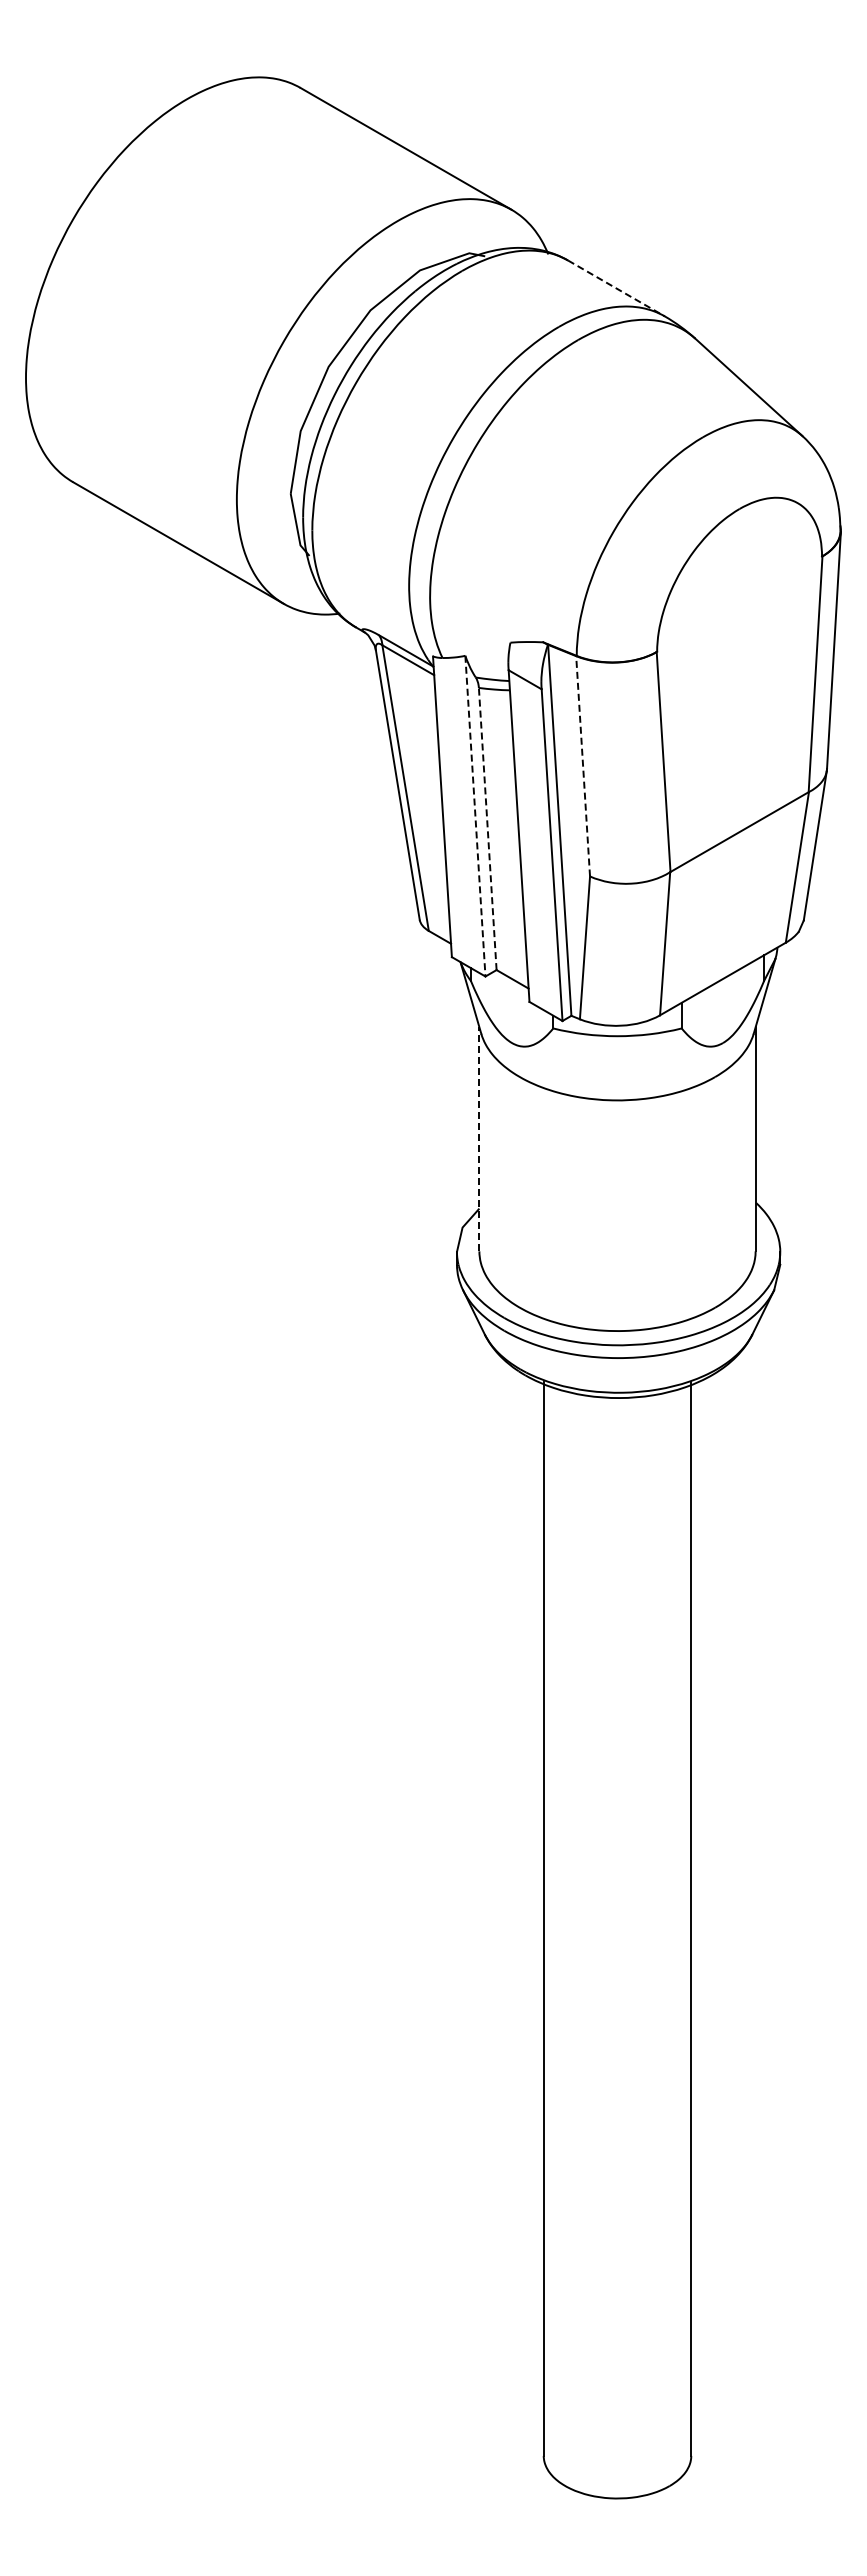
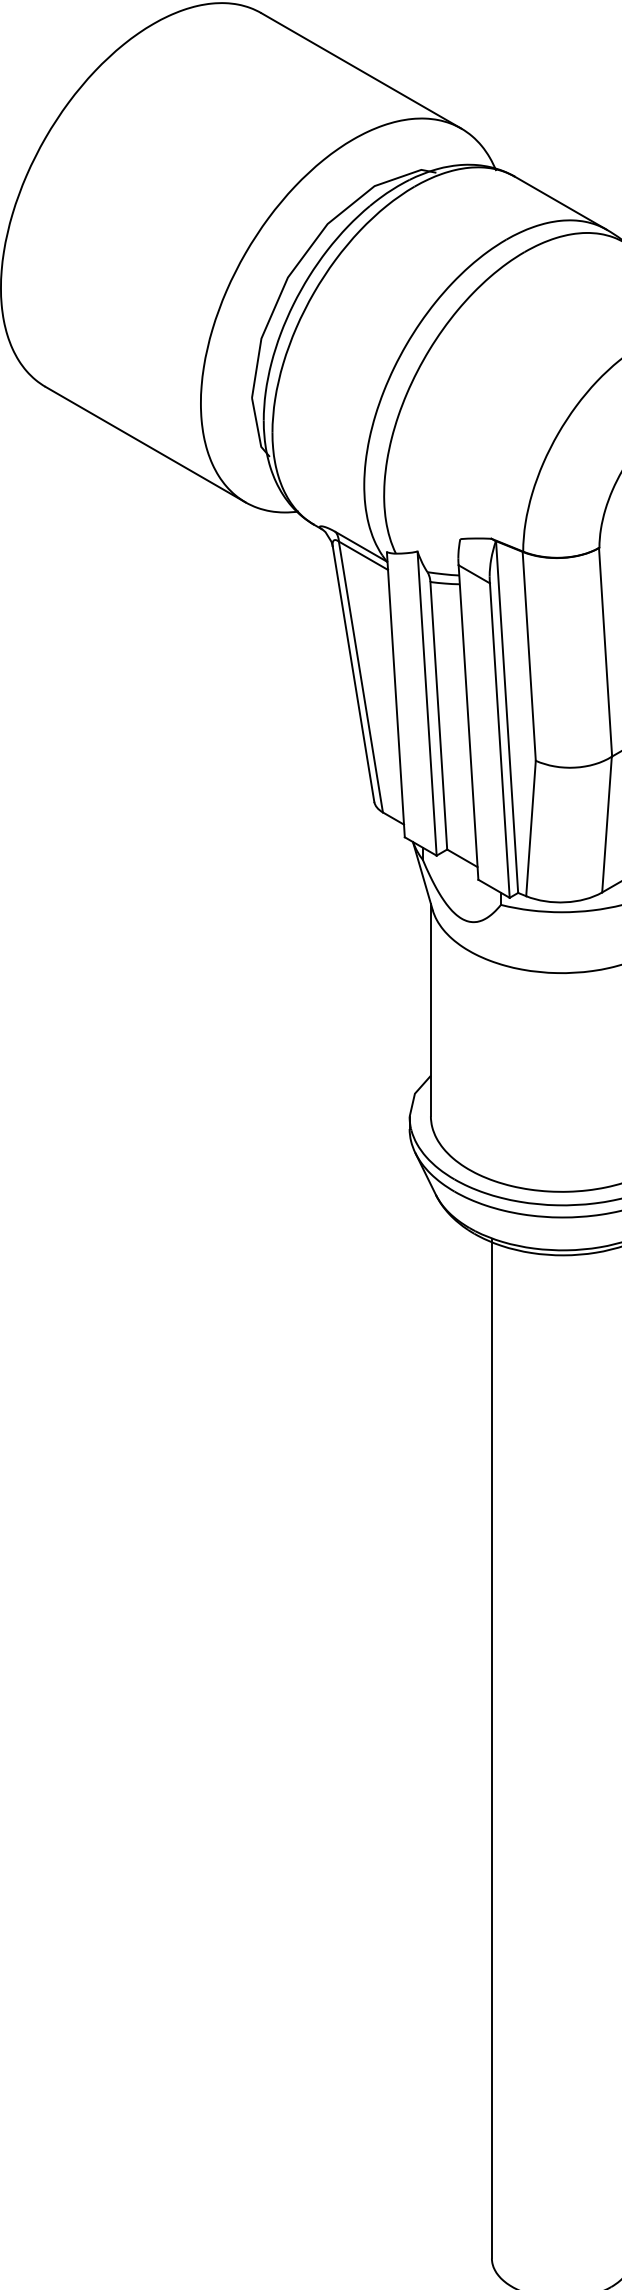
line: (616, 288) -> (560, 203), dashed -> solid
line: (583, 765) -> (529, 655), dashed -> solid
line: (475, 816) -> (427, 703), dashed -> solid
line: (487, 828) -> (438, 715), dashed -> solid
line: (479, 1138) -> (430, 1009), dashed -> solid

